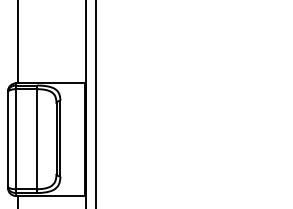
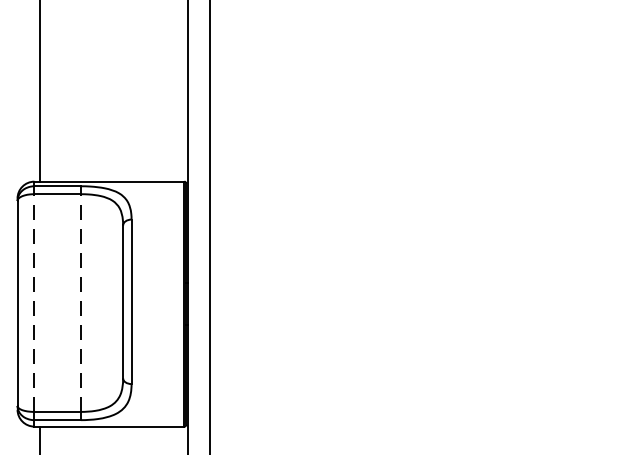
line: (15, 138) -> (33, 301), solid -> dashed
line: (37, 138) -> (81, 301), solid -> dashed

